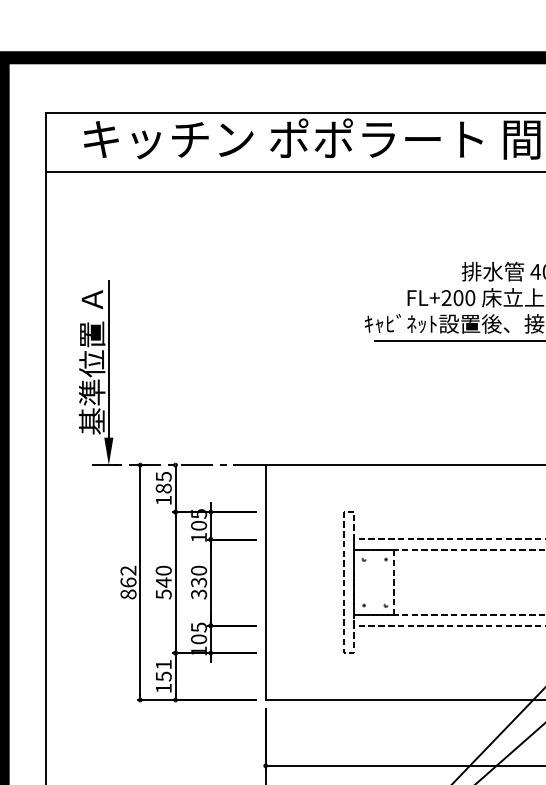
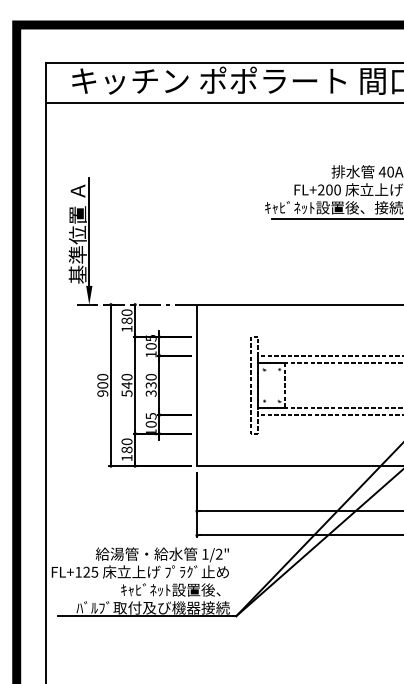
text: (162, 476) -> (126, 312), 185 -> 180
text: (128, 582) -> (102, 385), 862 -> 900
text: (162, 670) -> (126, 445), 151 -> 180

